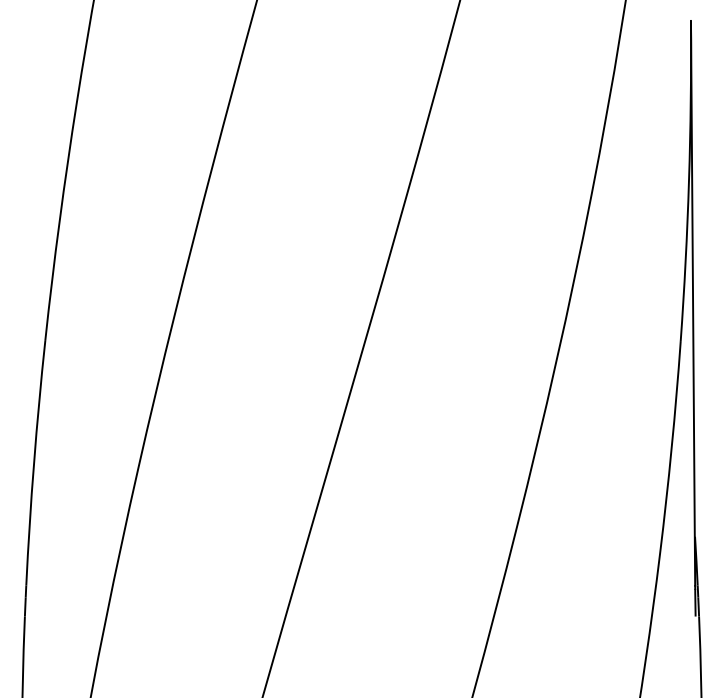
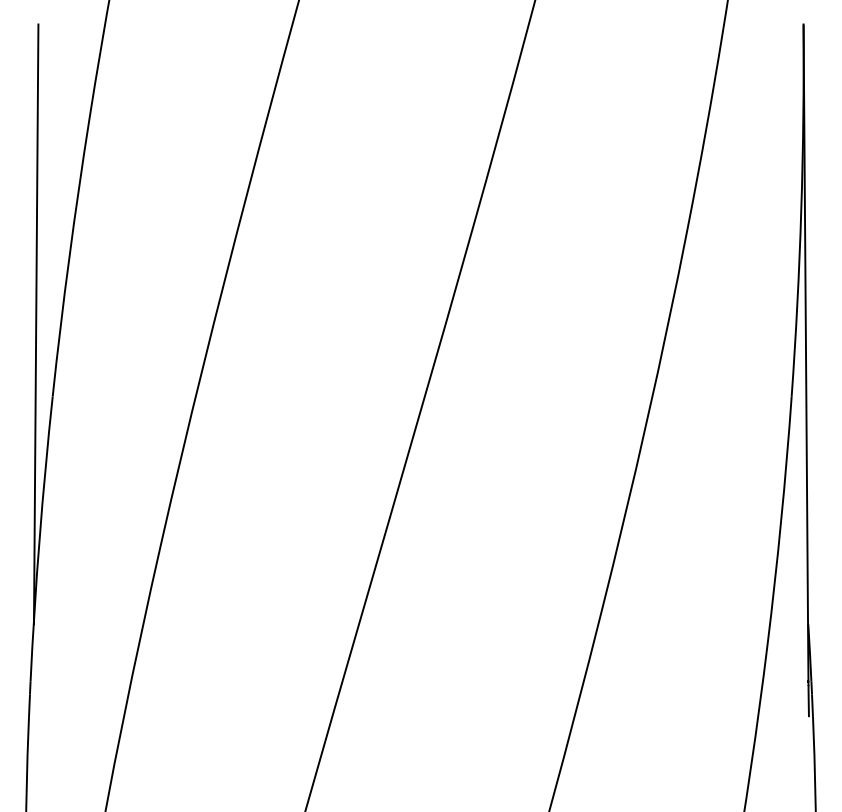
line: (31, 278) -> (36, 324), added

